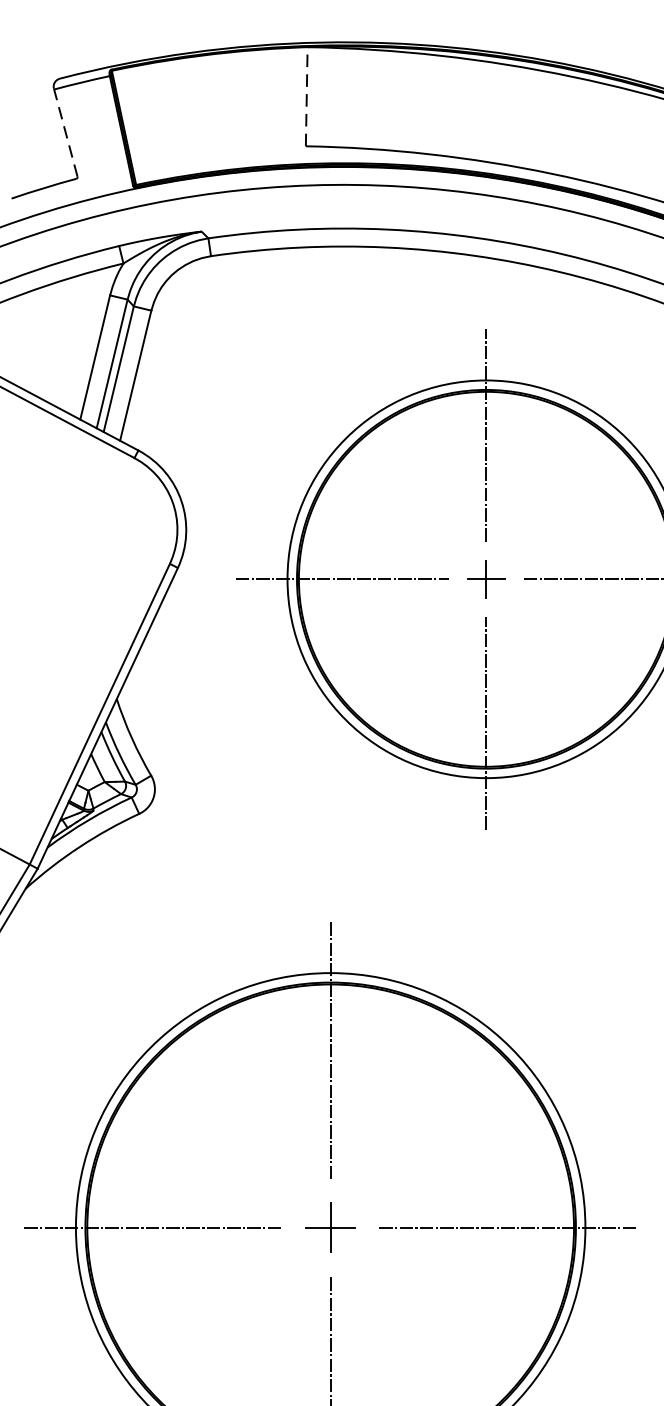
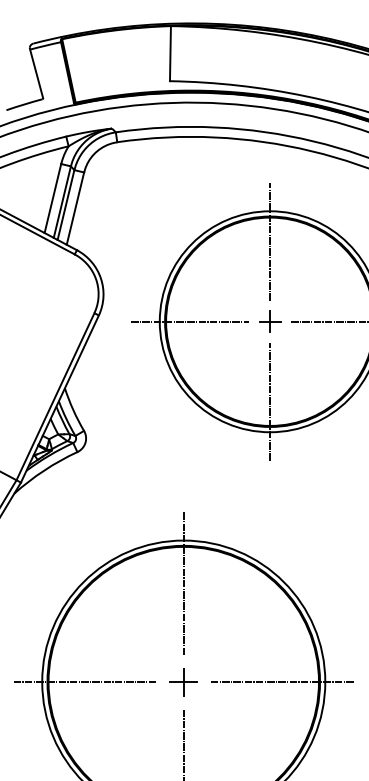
line: (306, 96) -> (170, 53), dashed -> solid
line: (65, 132) -> (36, 73), dashed -> solid

